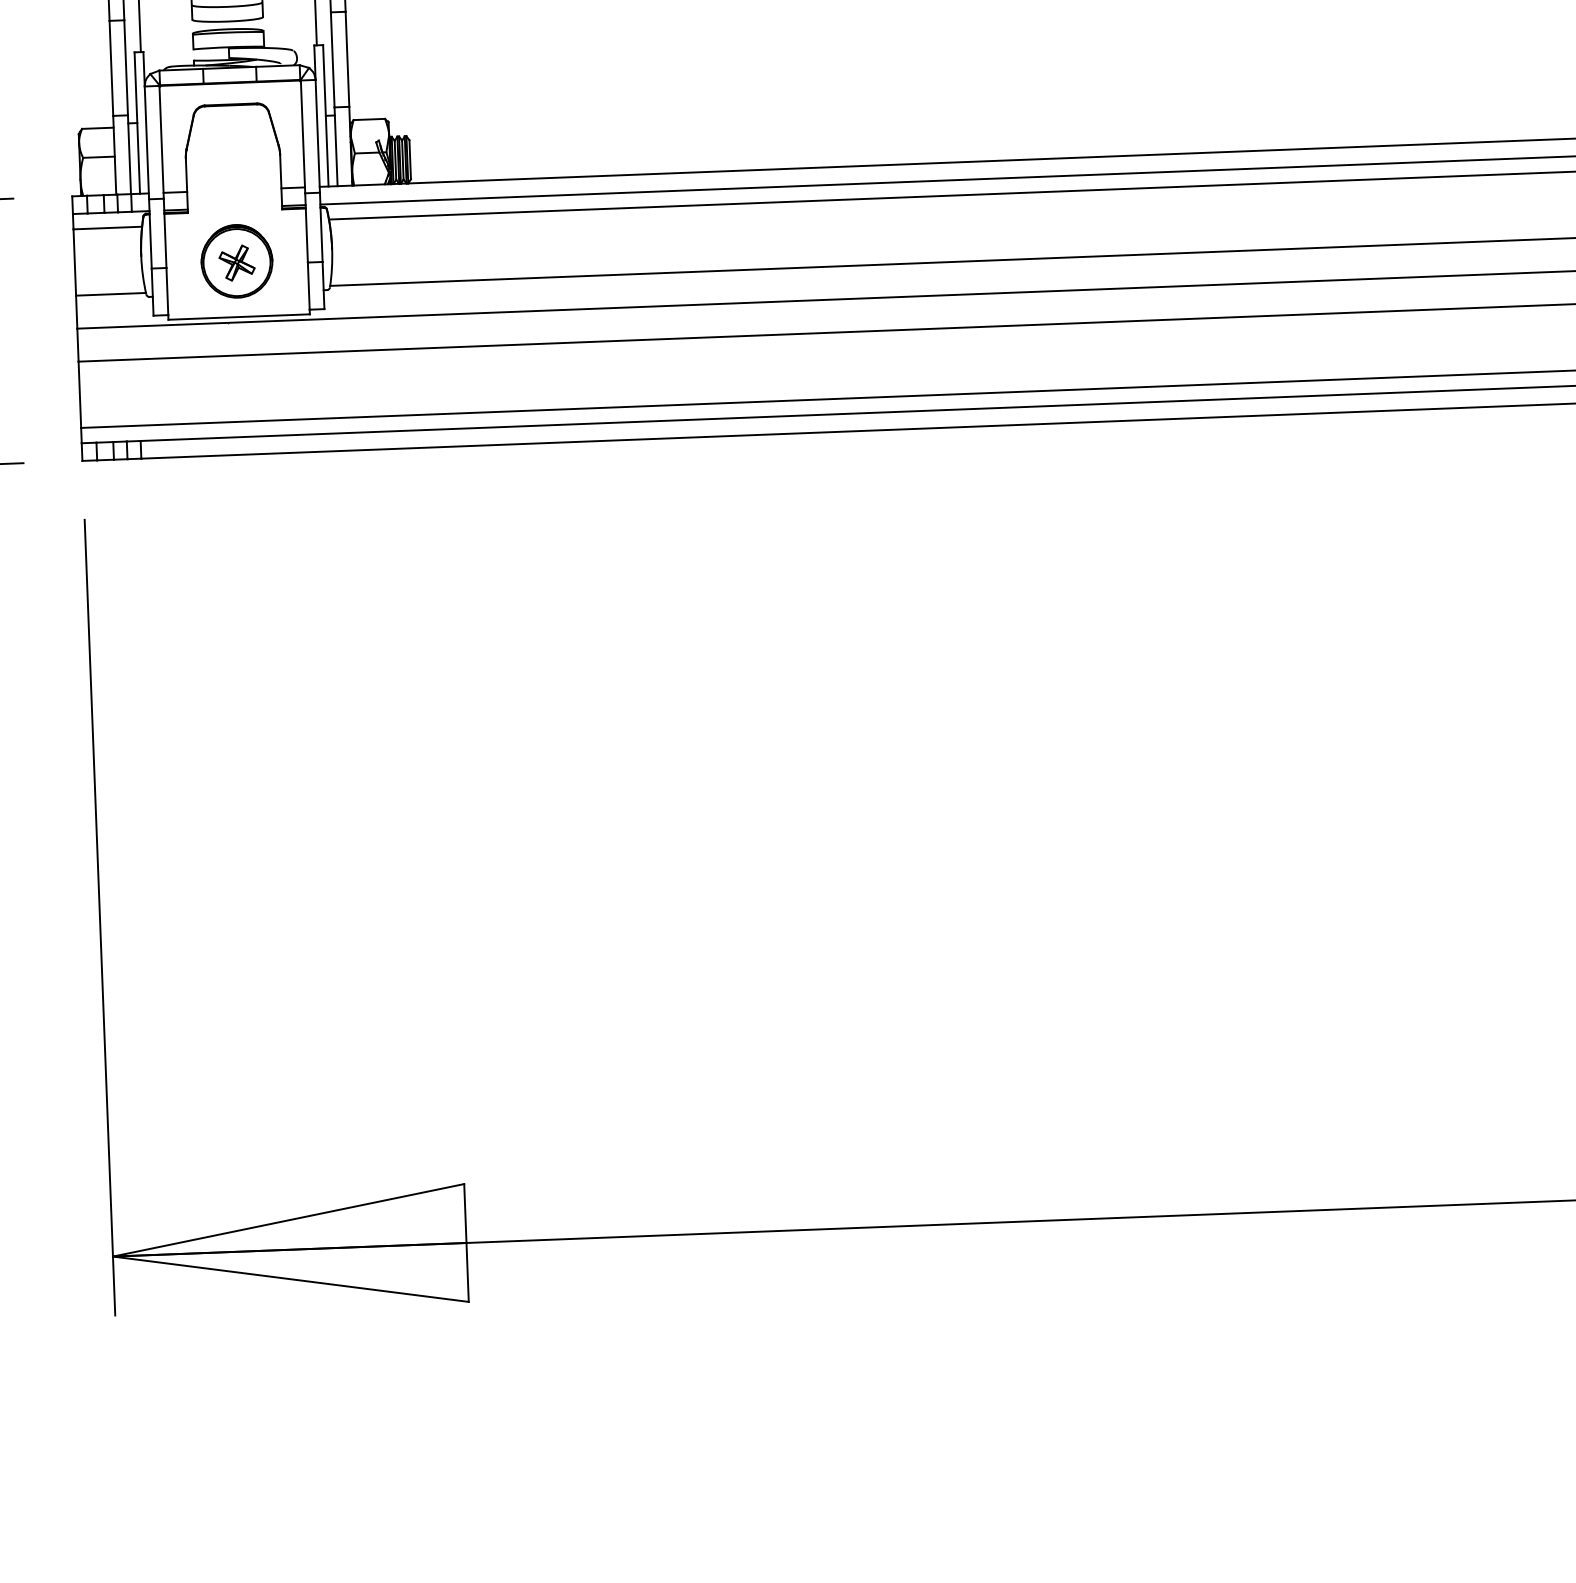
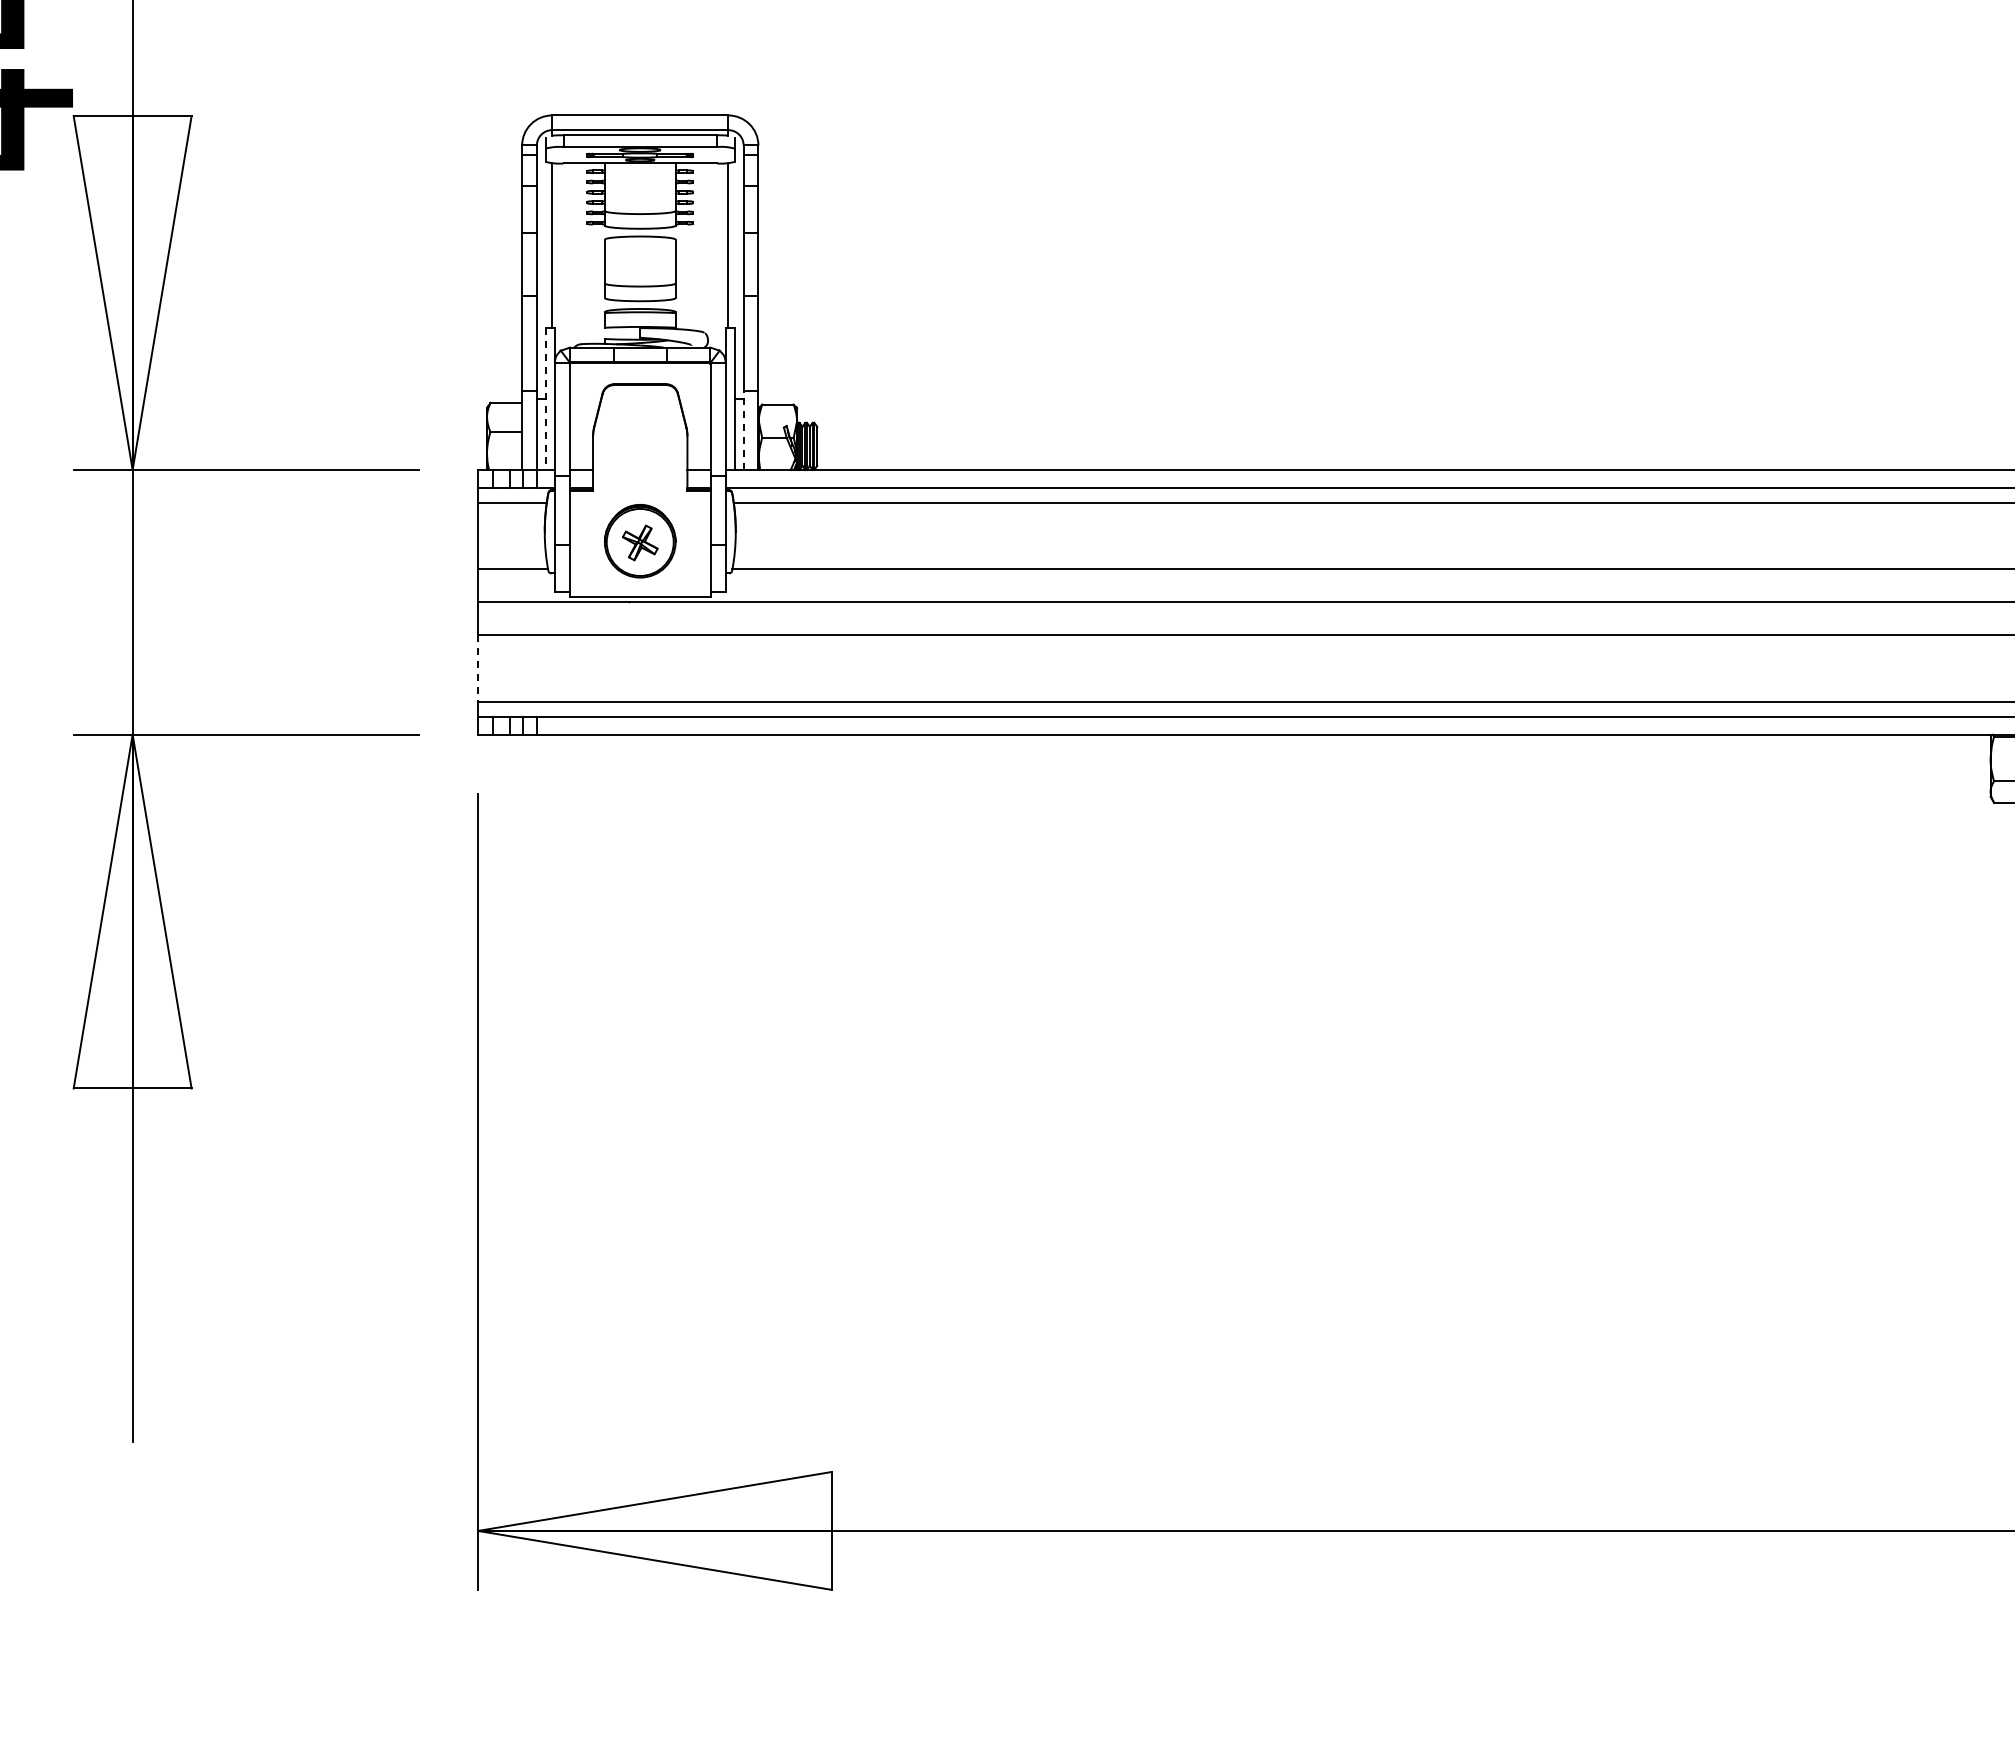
line: (136, 123) -> (545, 399), solid -> dashed
line: (335, 146) -> (743, 430), solid -> dashed
line: (80, 395) -> (478, 669), solid -> dashed

